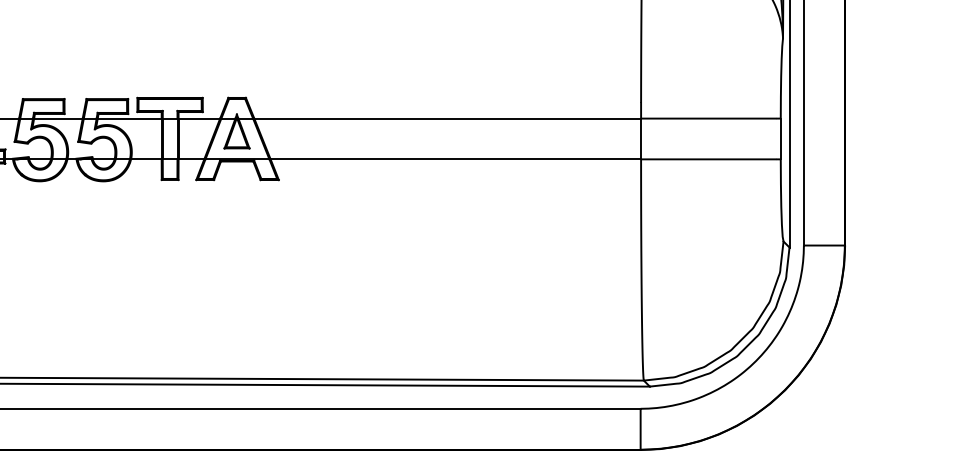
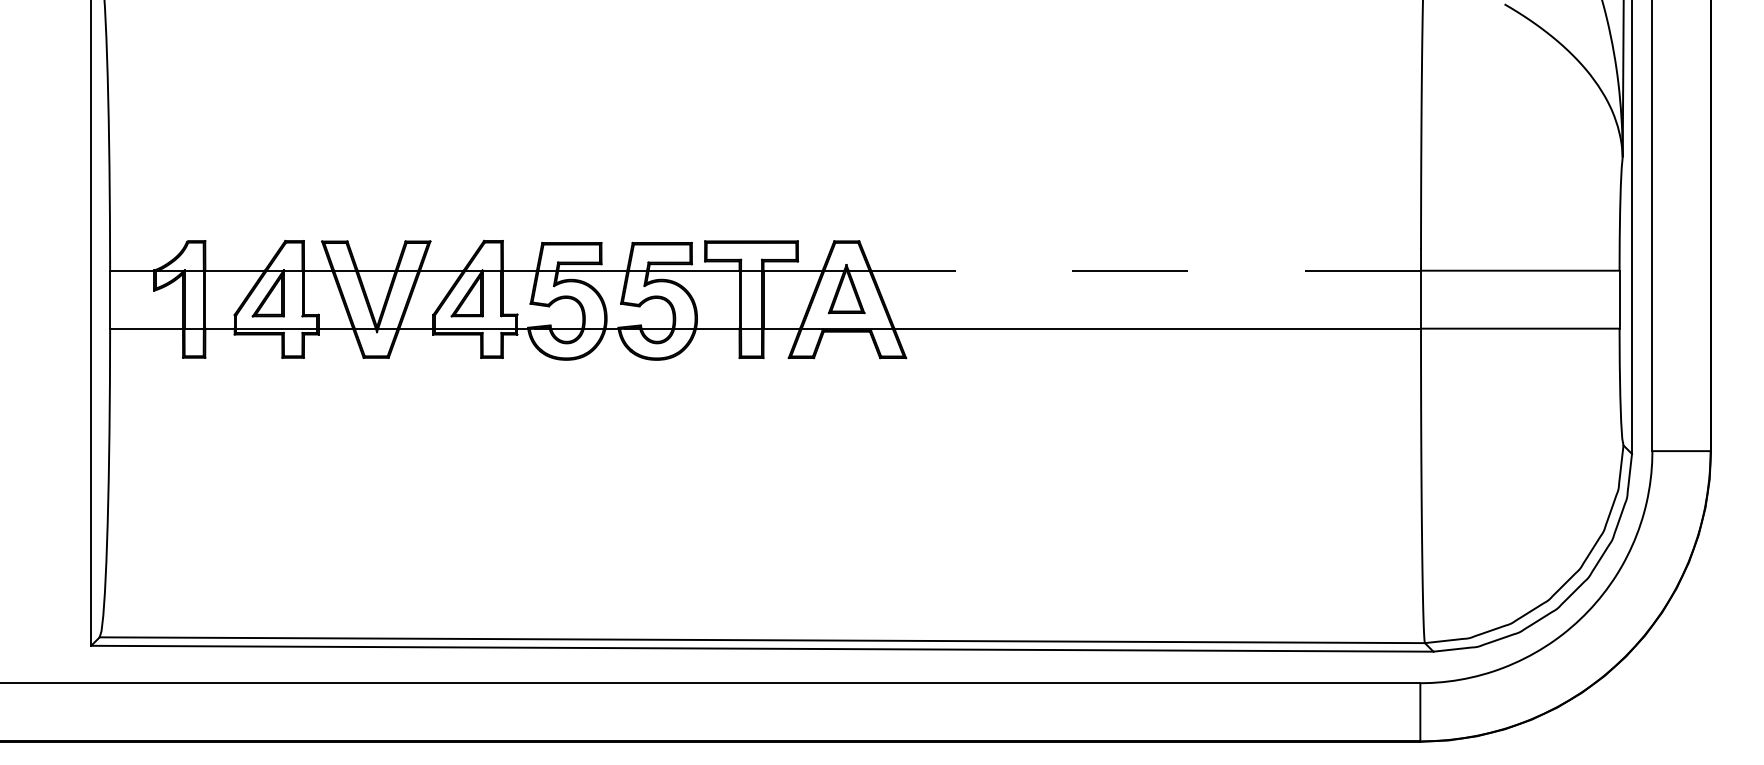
line: (447, 118) -> (1146, 270), solid -> dashed

